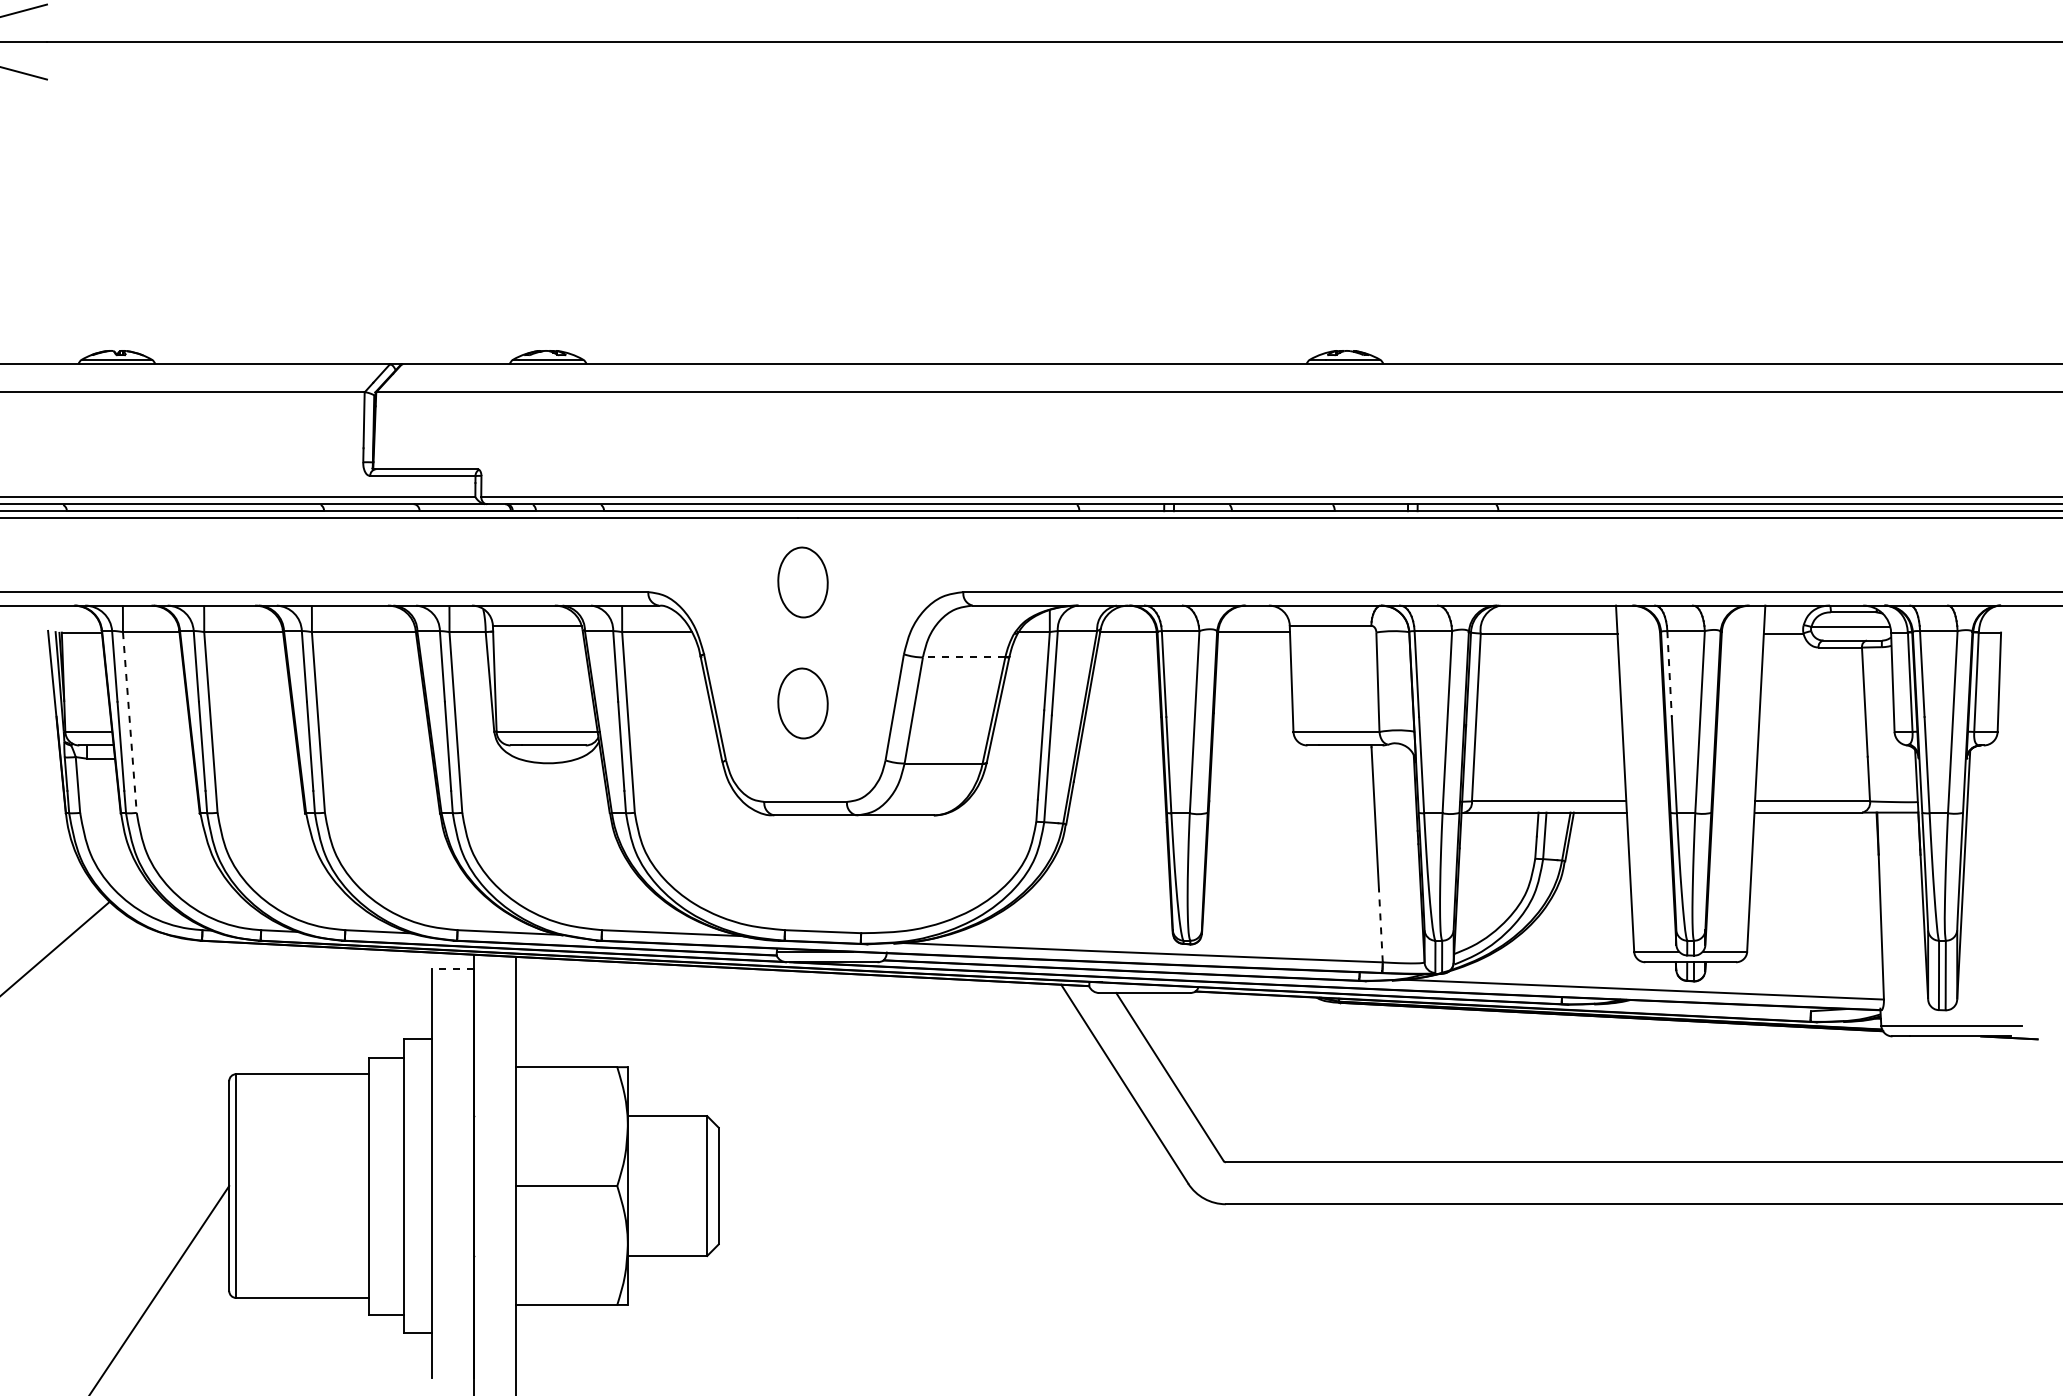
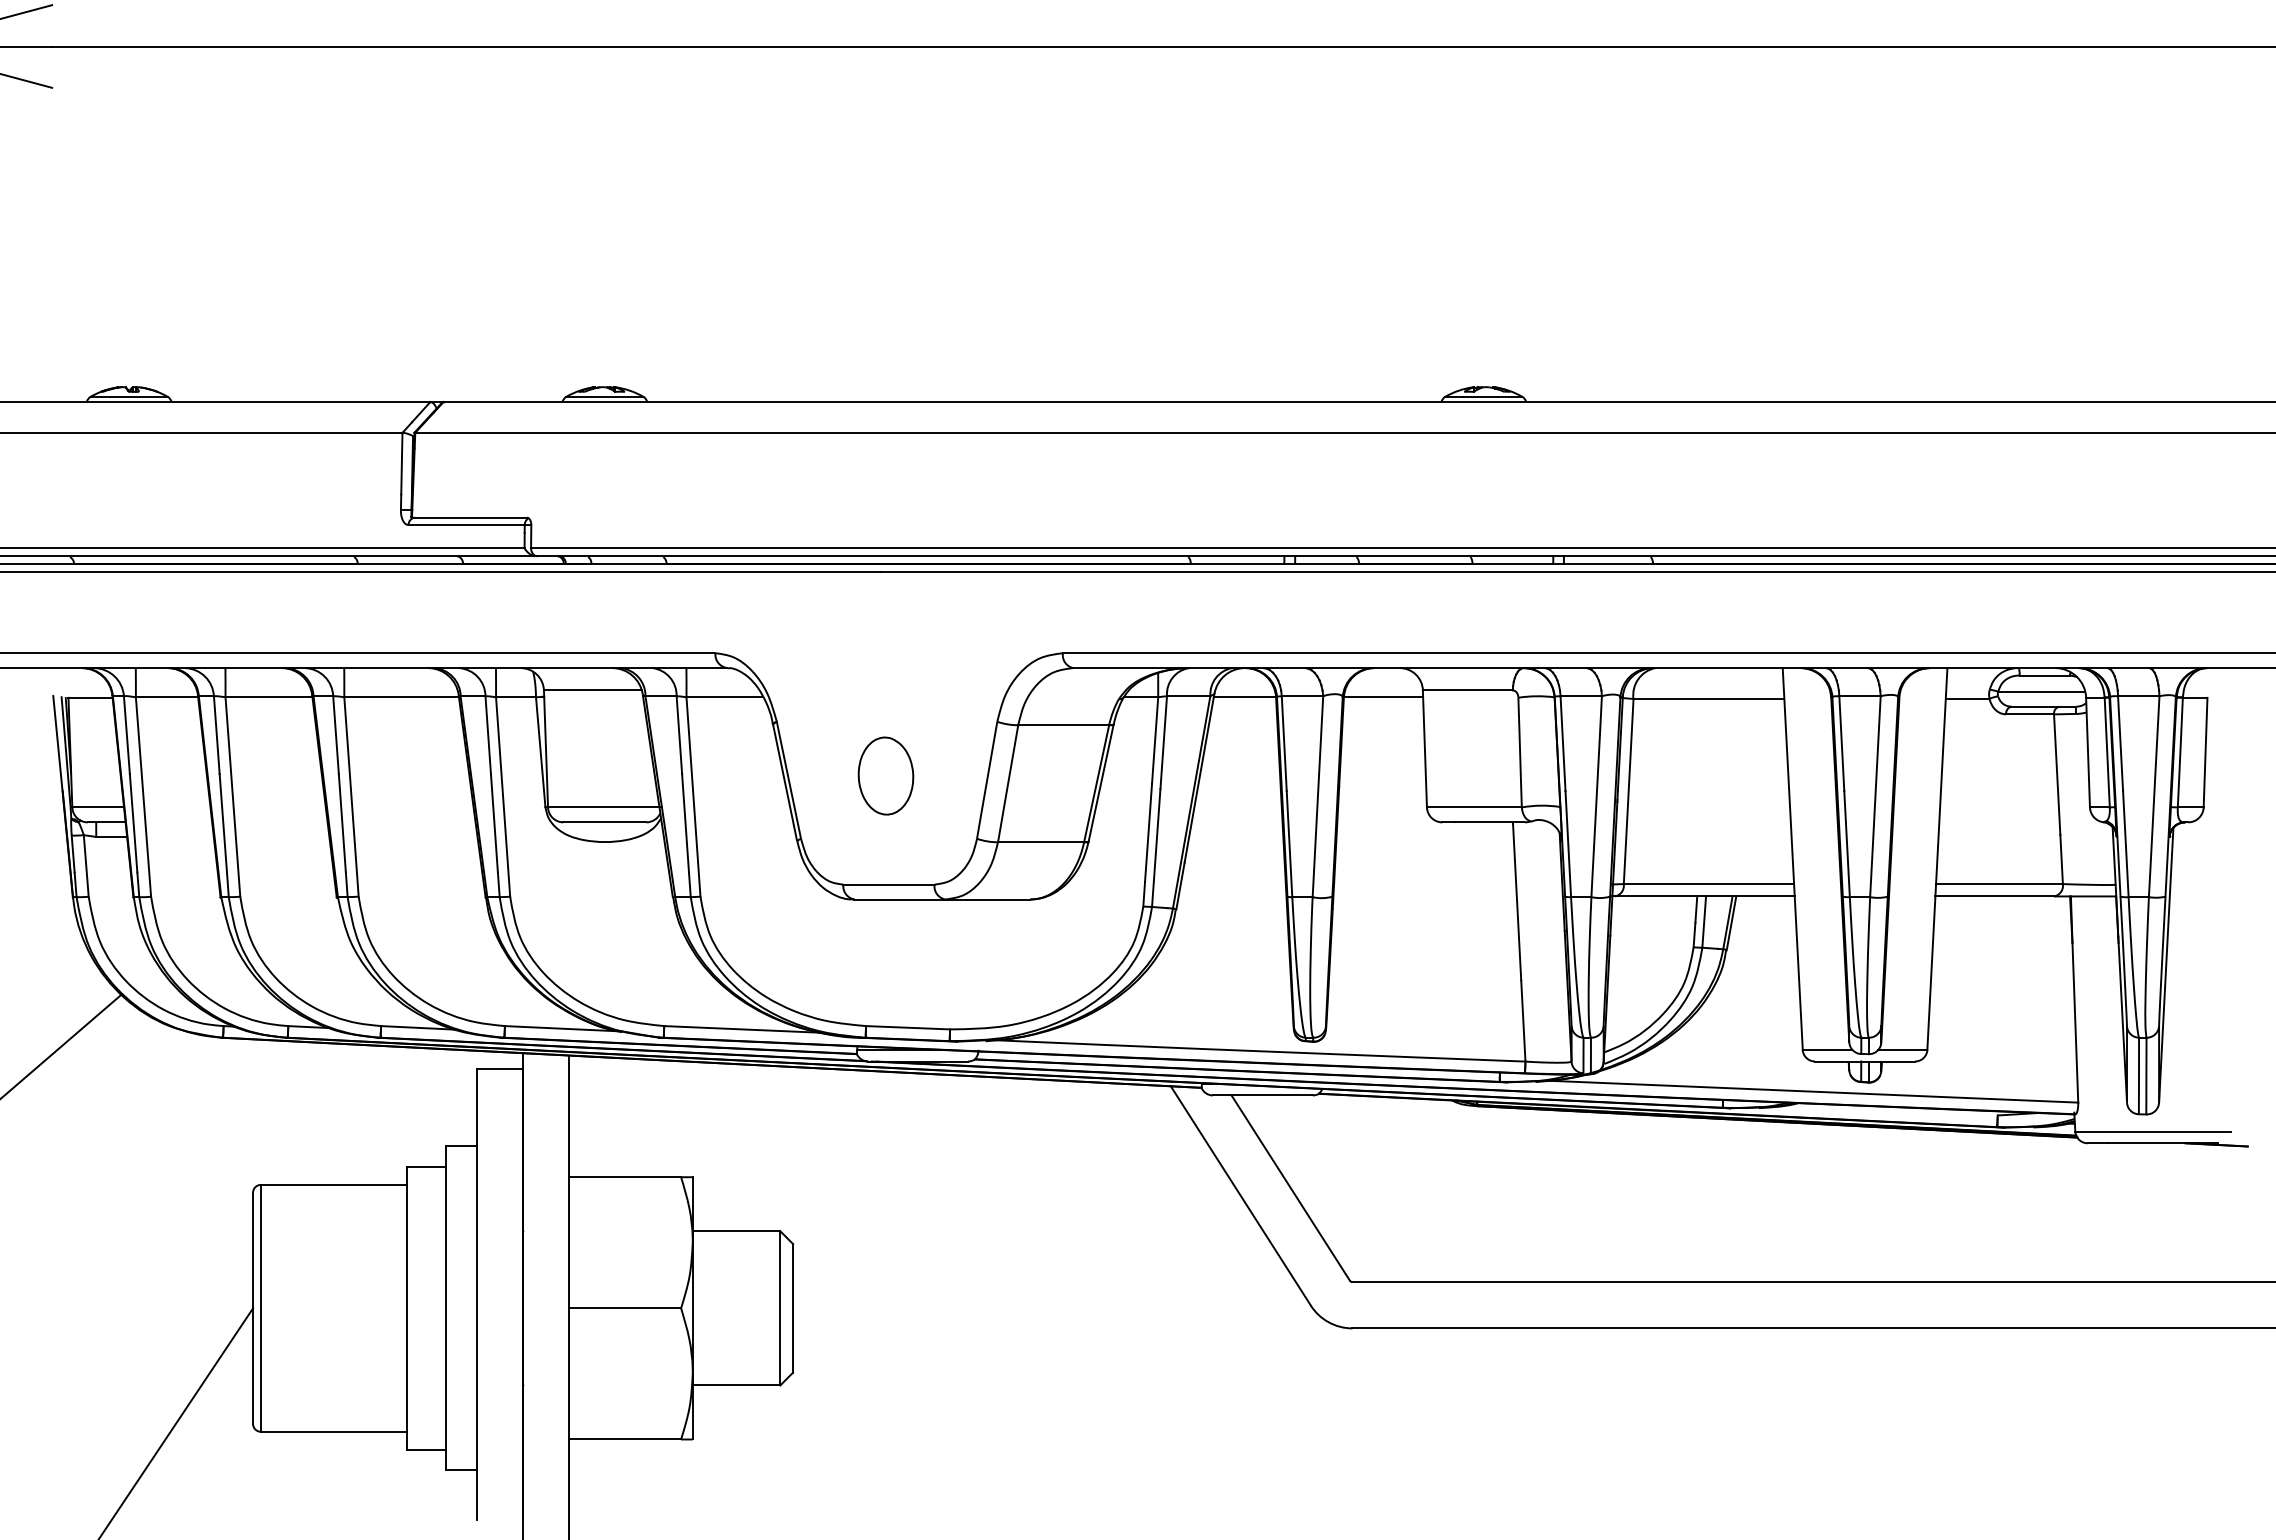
part: (802, 582) -> (885, 642), removed
line: (963, 657) -> (1062, 725), dashed -> solid
line: (1669, 674) -> (1841, 744), dashed -> solid
line: (129, 722) -> (143, 797), dashed -> solid
line: (1380, 925) -> (1522, 1020), dashed -> solid
line: (453, 969) -> (500, 1069), dashed -> solid

